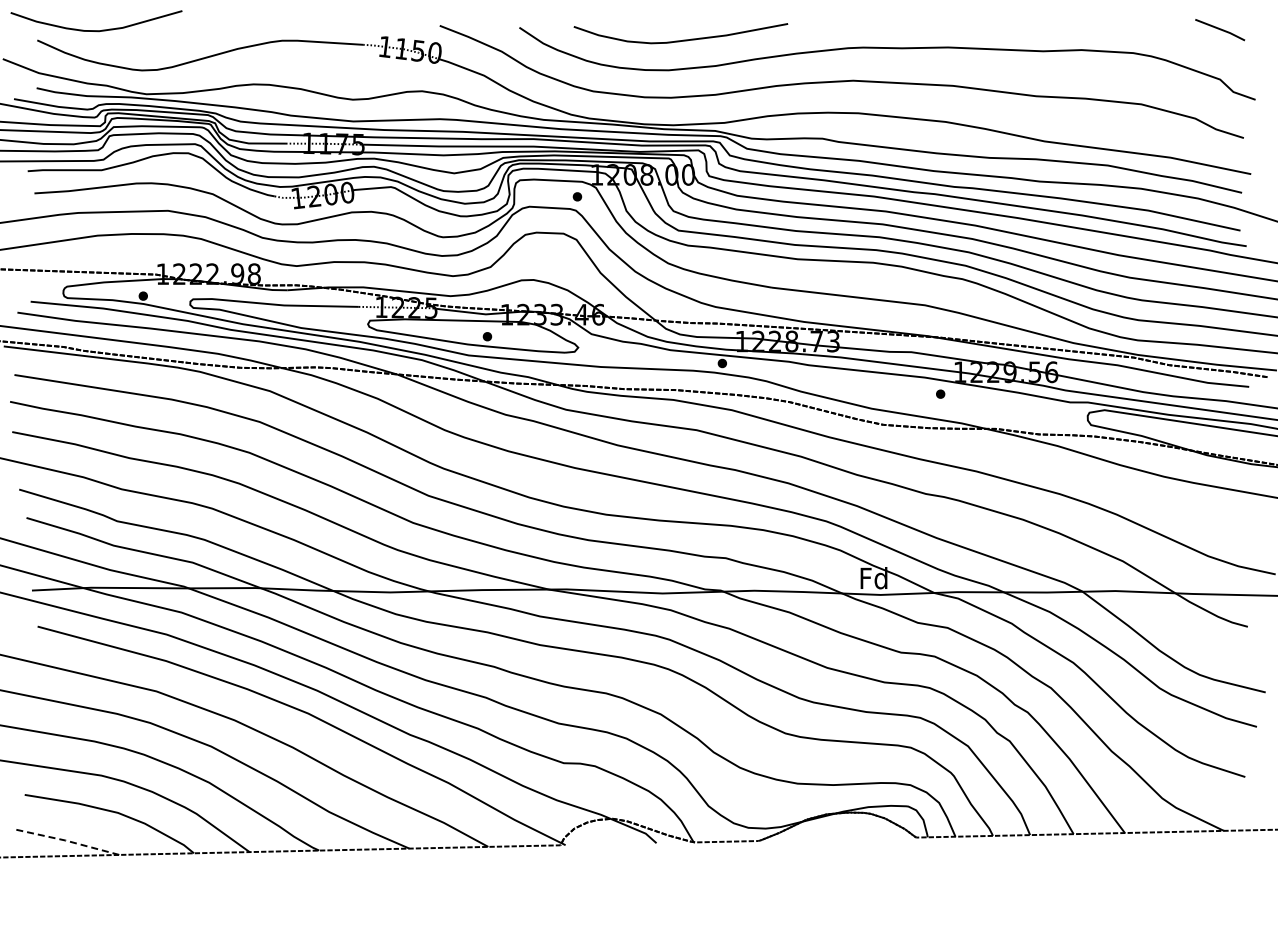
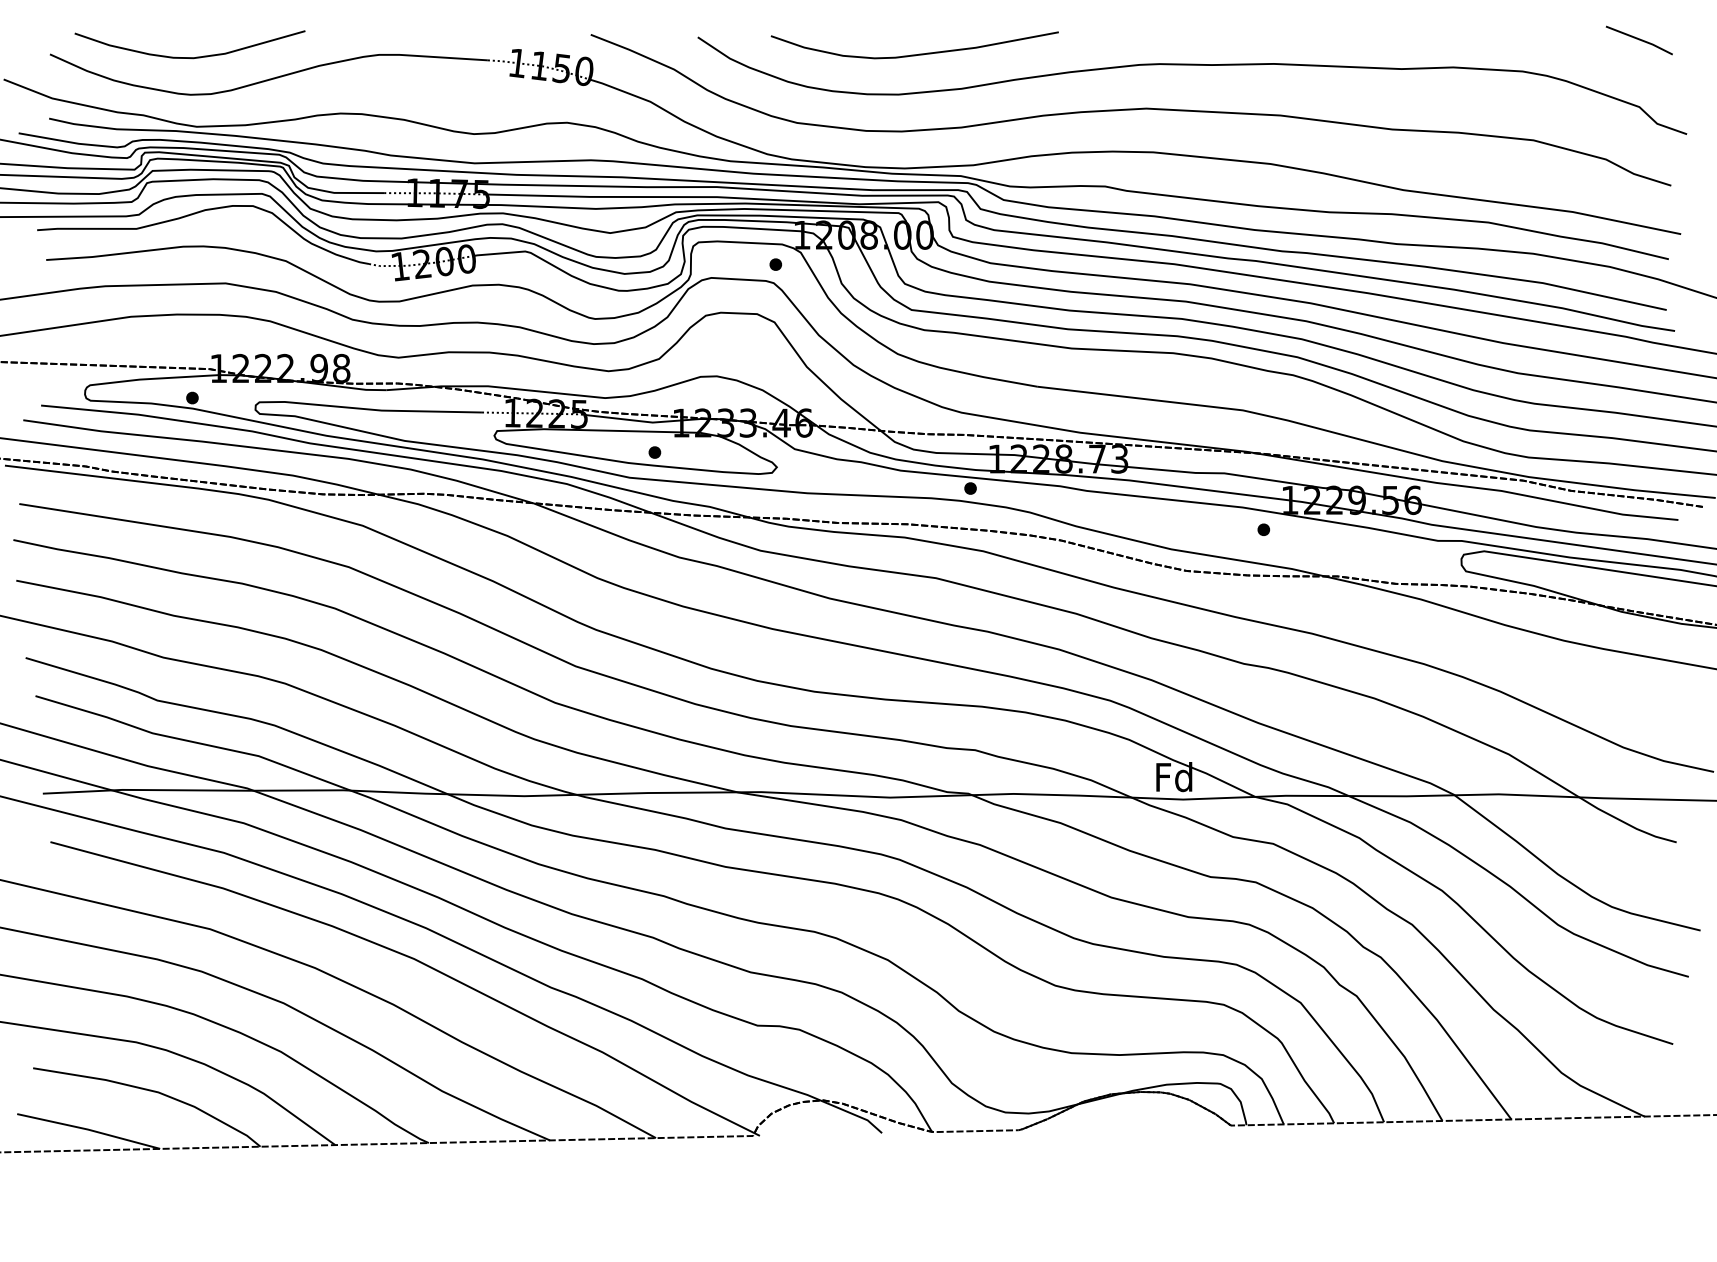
curve: (96, 30) -> (190, 57), moved
line: (66, 840) -> (89, 1129), dashed -> solid

